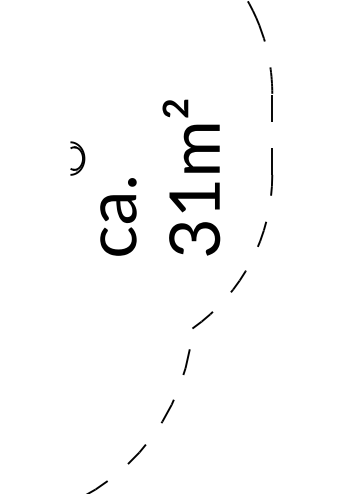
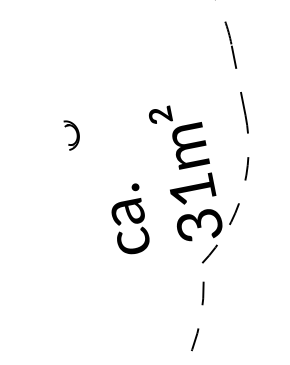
text: (160, 177) -> (159, 178), moved

